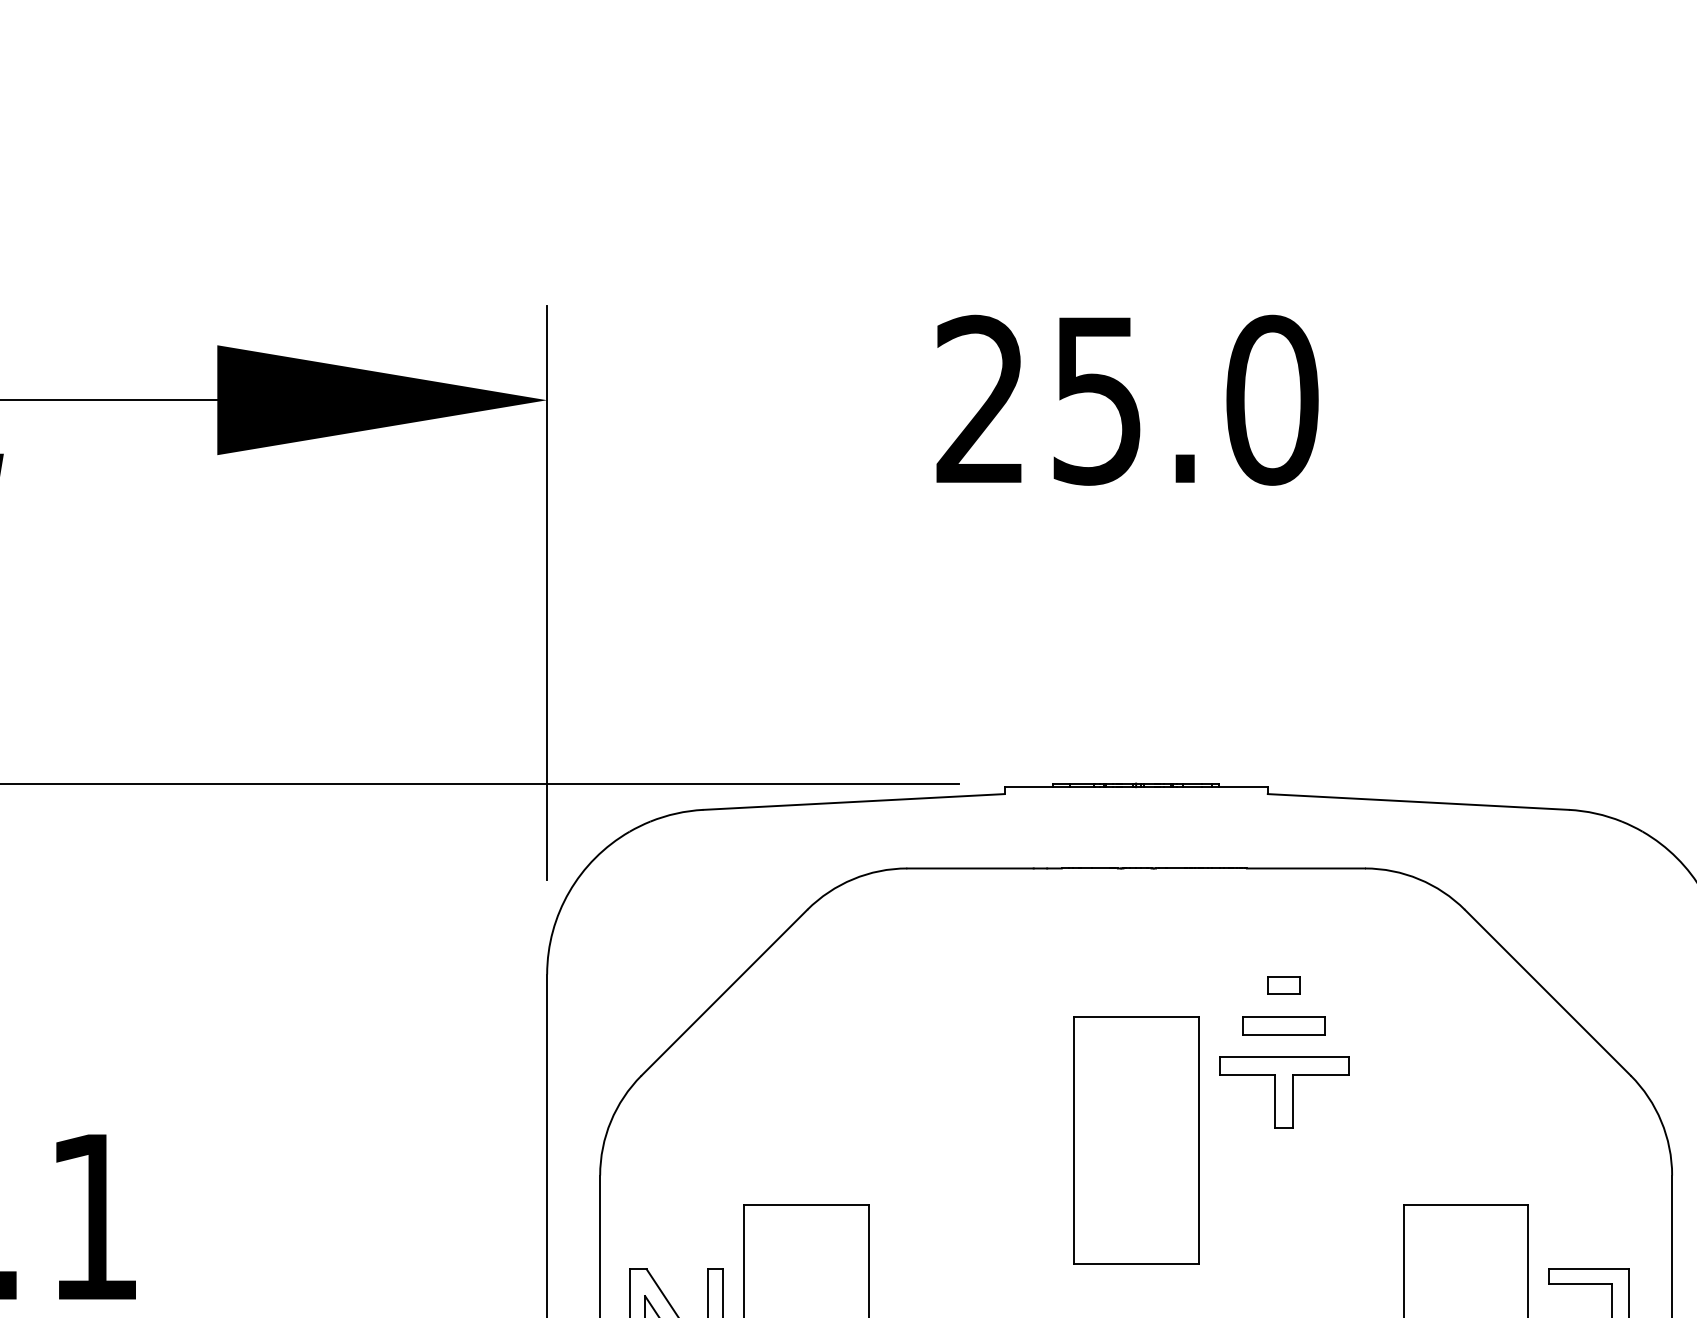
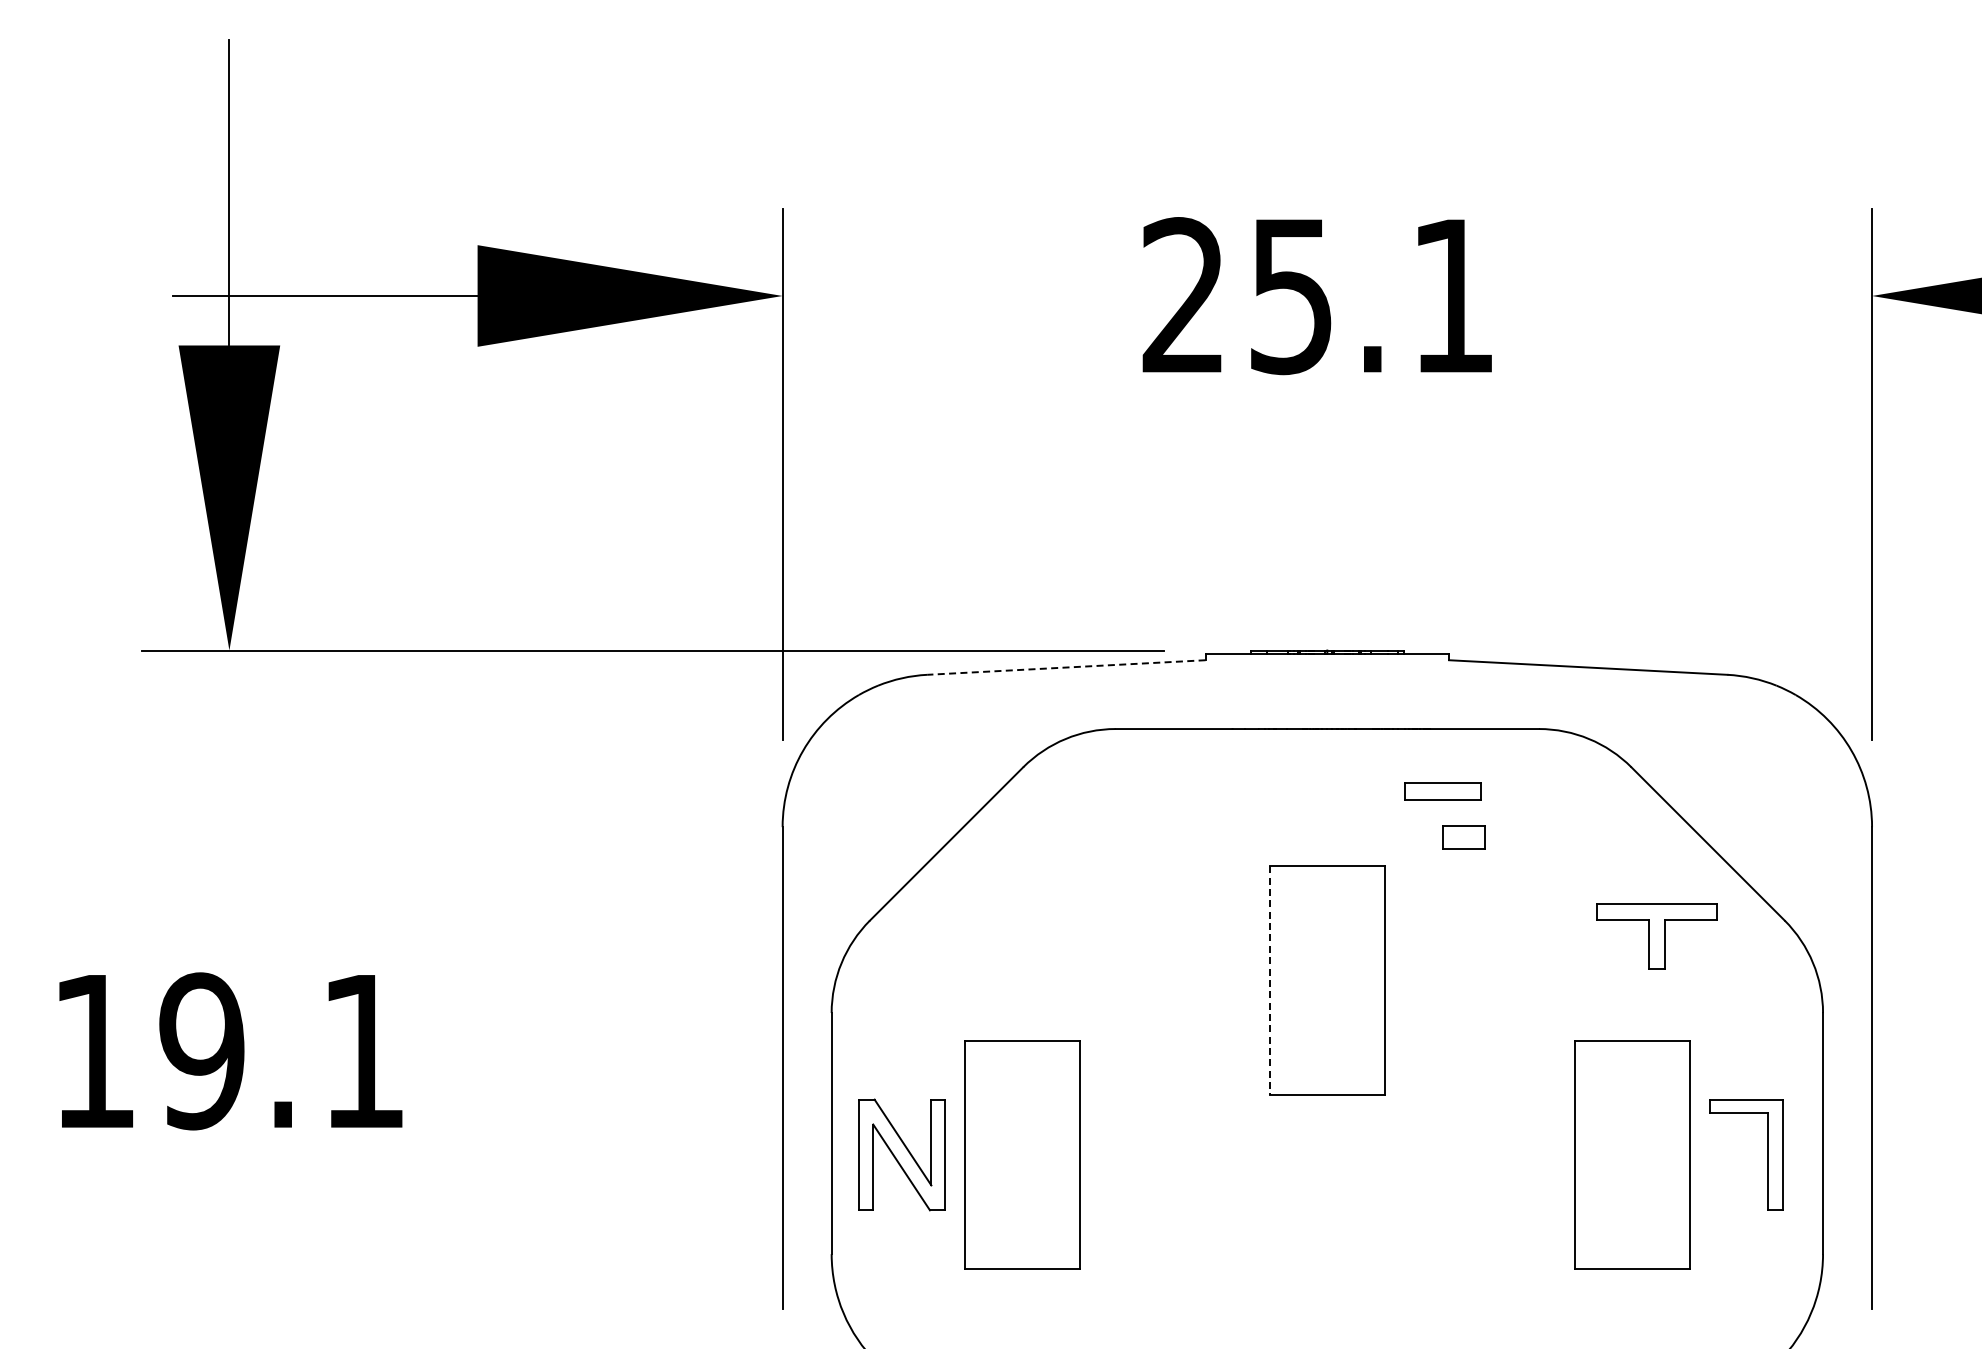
text: (1272, 400) -> (1453, 296), 25.0 -> 25.1
line: (853, 801) -> (1065, 667), solid -> dashed
part: (1283, 985) -> (1463, 837), size x1.4
part: (1283, 1025) -> (1442, 791), moved
part: (1283, 1092) -> (1656, 936), moved
line: (1073, 1141) -> (1269, 981), solid -> dashed

